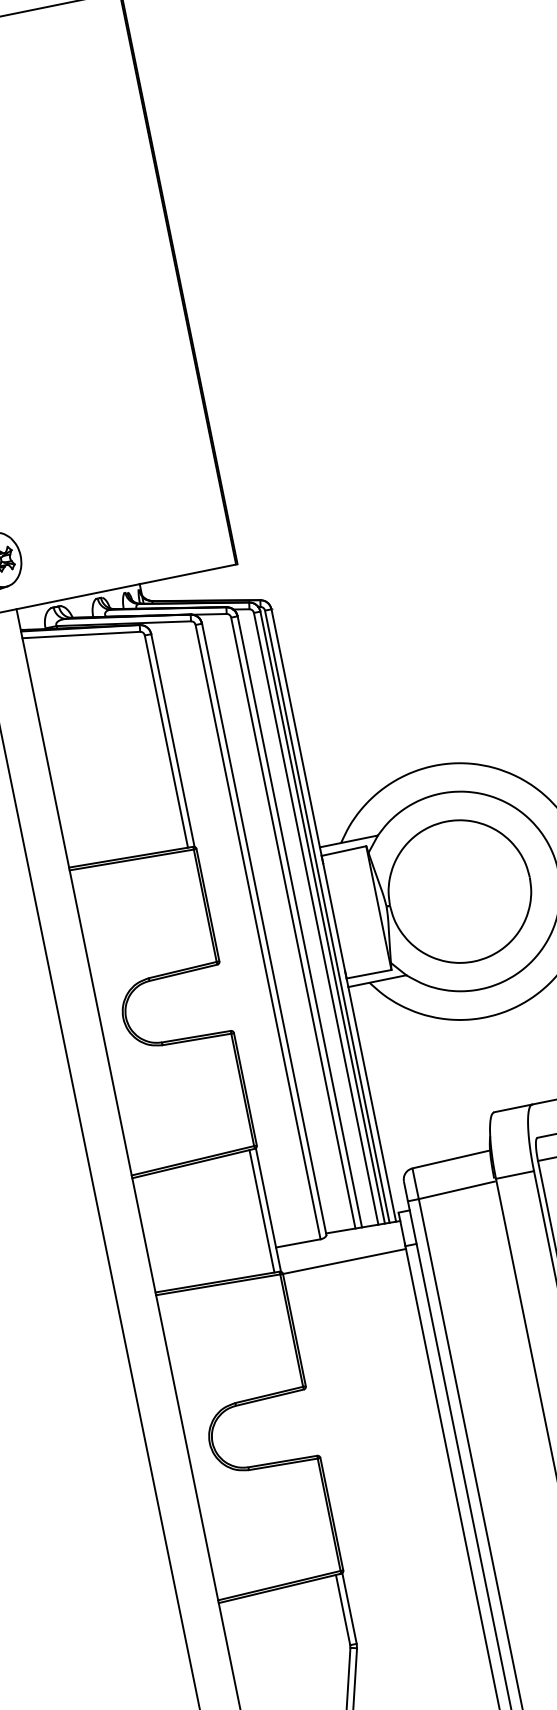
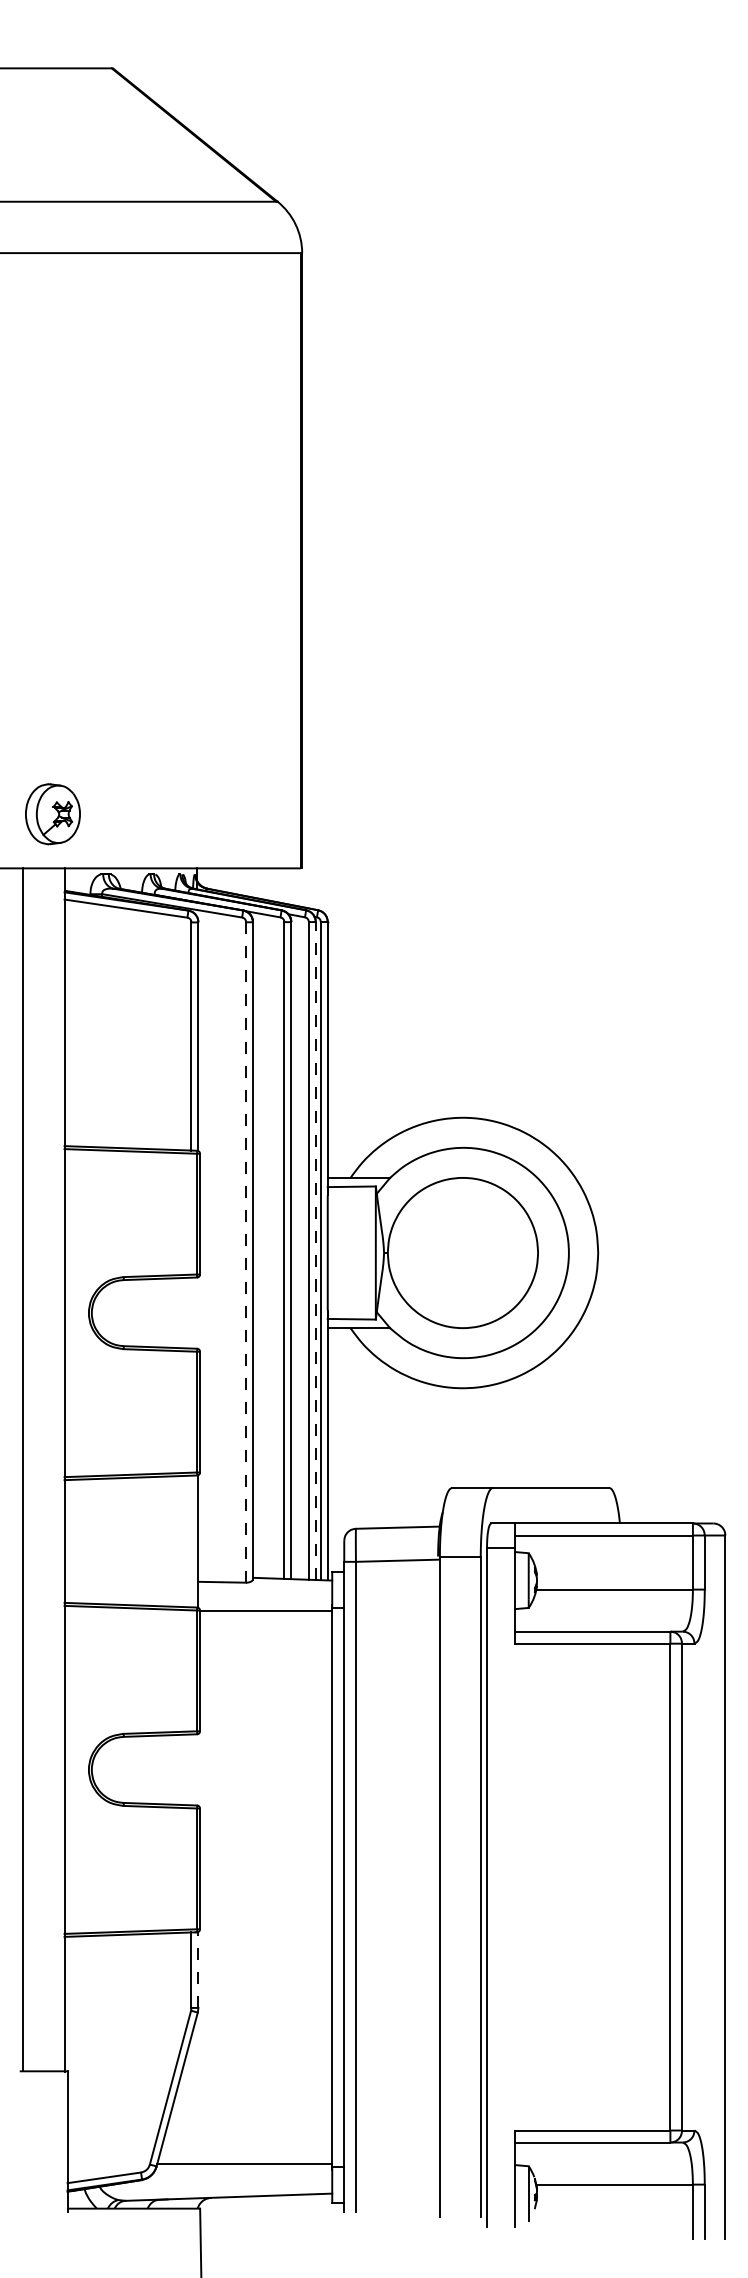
line: (322, 918) -> (315, 1251), solid -> dashed
line: (258, 931) -> (246, 1251), solid -> dashed
line: (262, 1211) -> (191, 1541), removed
line: (349, 1608) -> (198, 1969), solid -> dashed

